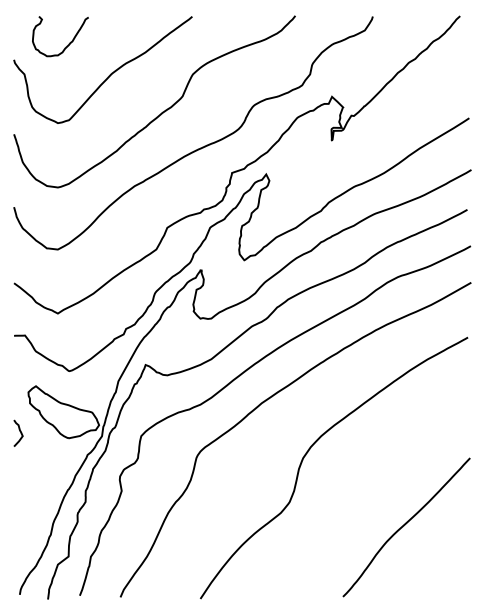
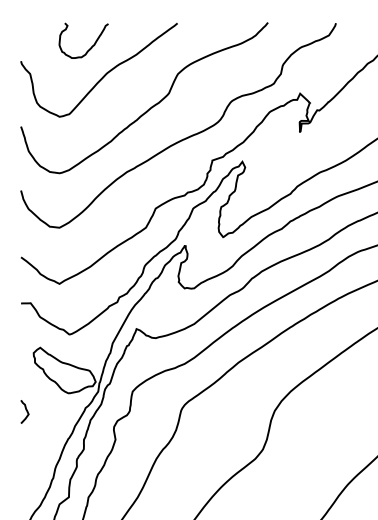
curve: (68, 43) -> (90, 46), moved
curve: (19, 431) -> (25, 410), moved

